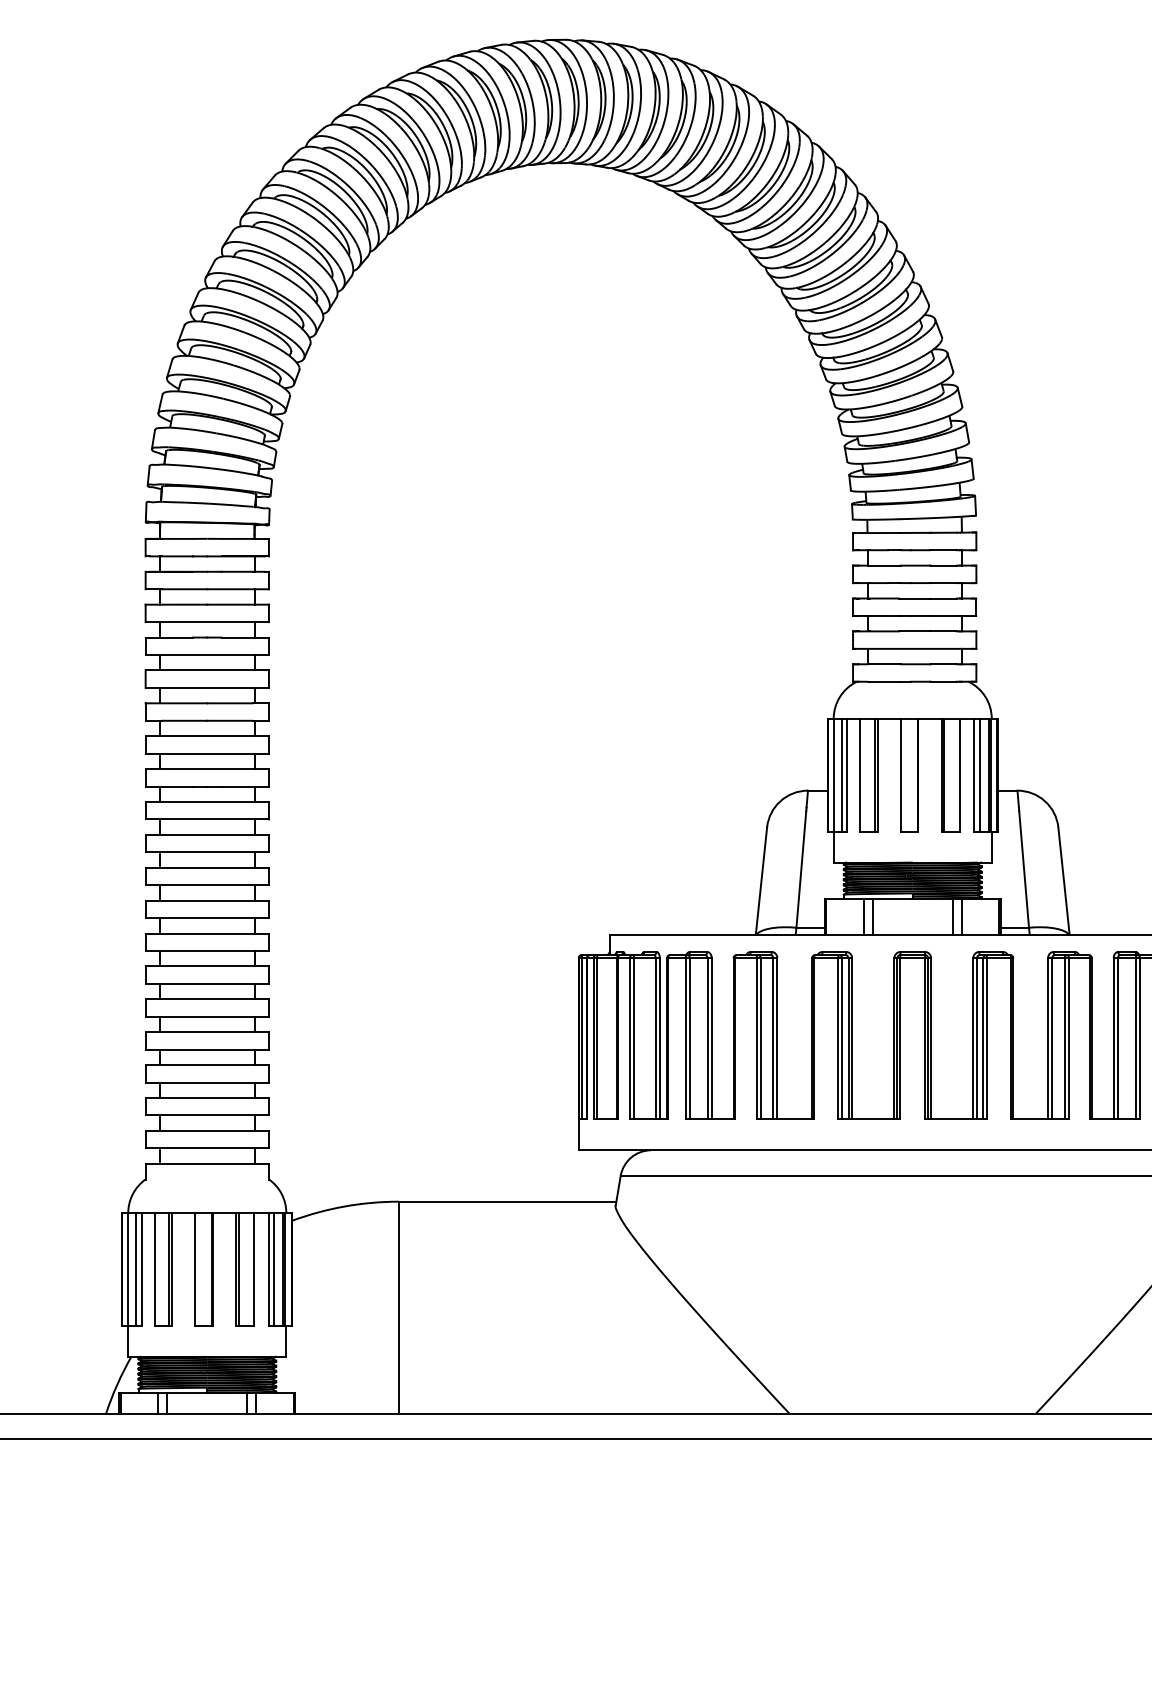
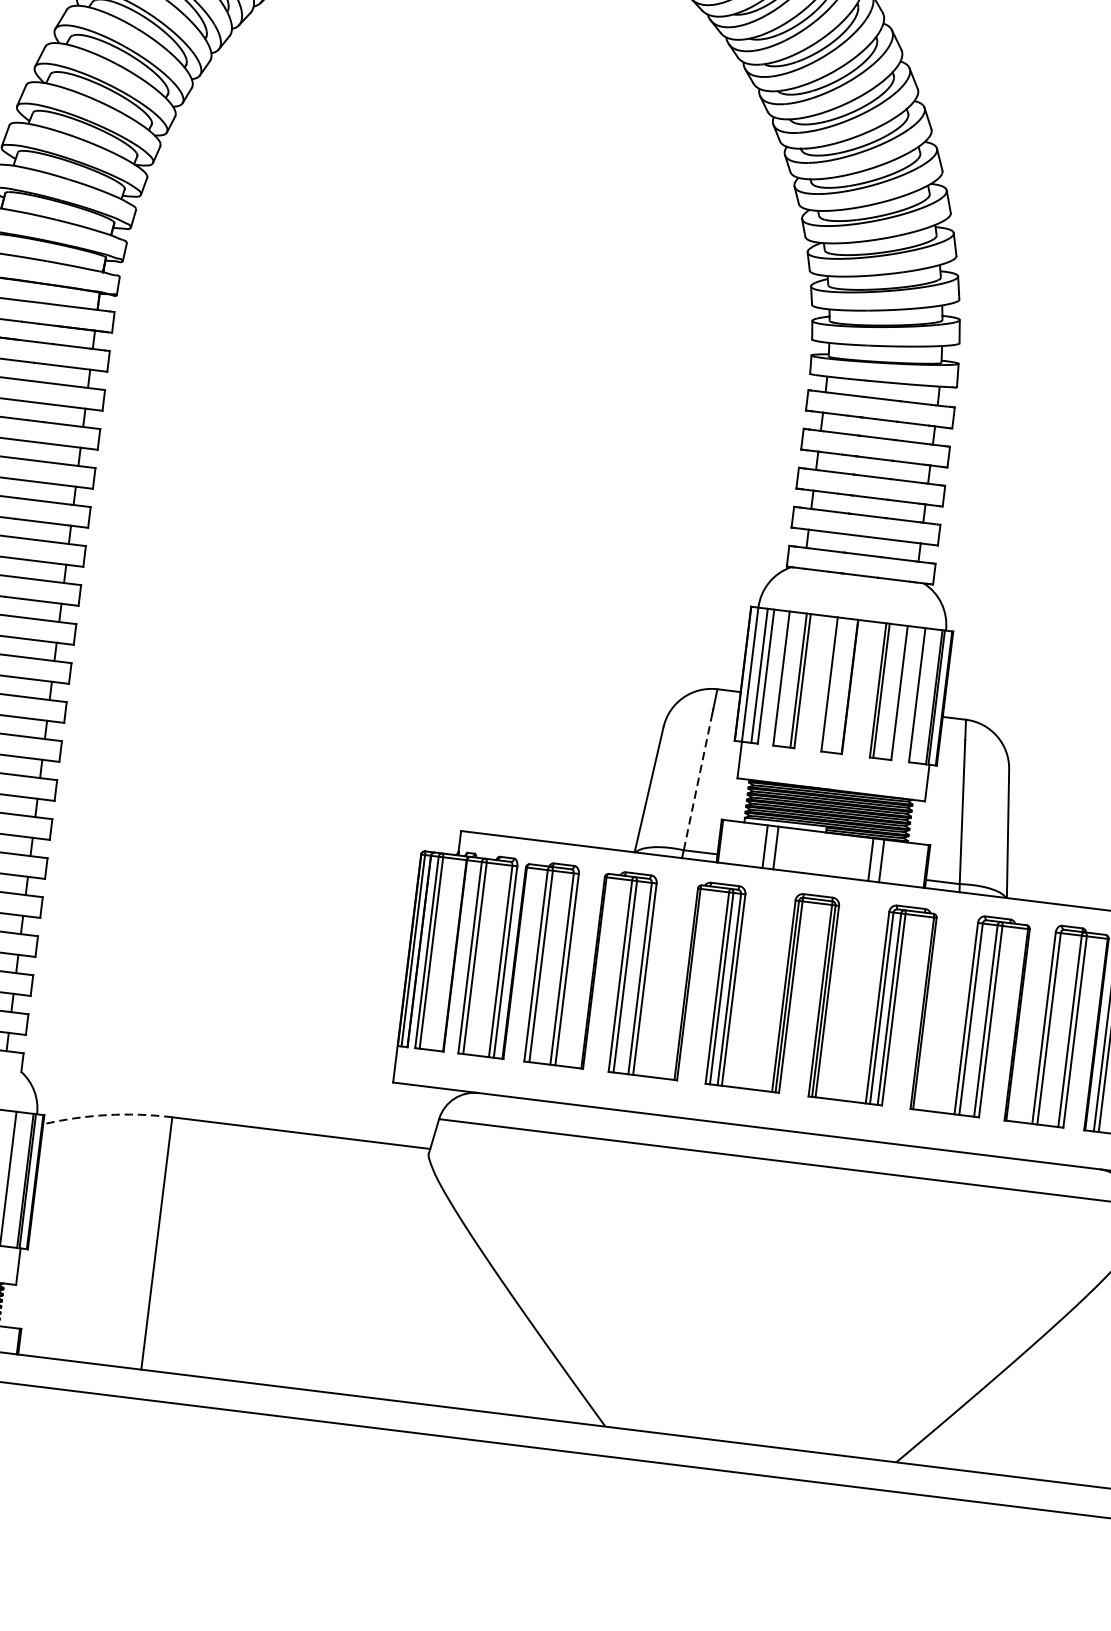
line: (979, 774) -> (923, 695), removed
line: (801, 869) -> (698, 781), solid -> dashed
arc: (344, 1206) -> (107, 1115), solid -> dashed
line: (274, 1269) -> (14, 1179), removed

